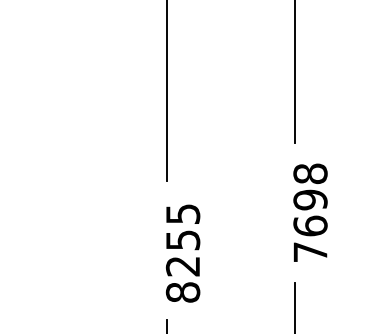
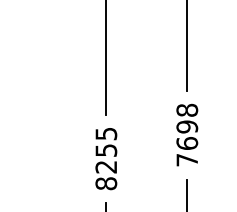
text: (310, 211) -> (187, 134), moved
text: (183, 254) -> (106, 159), moved

